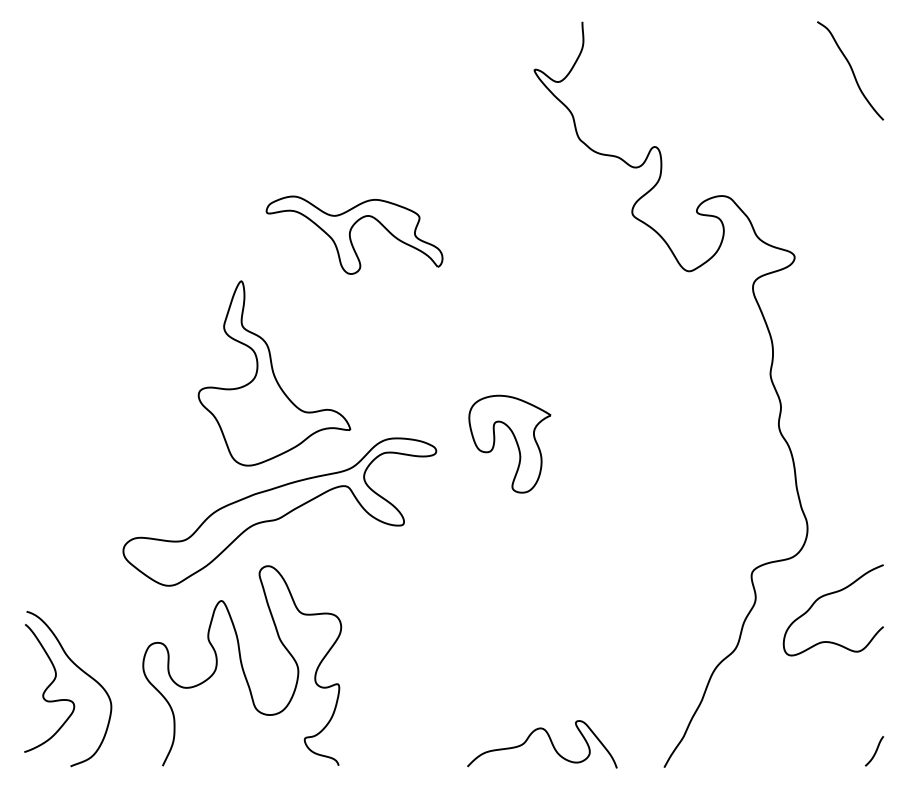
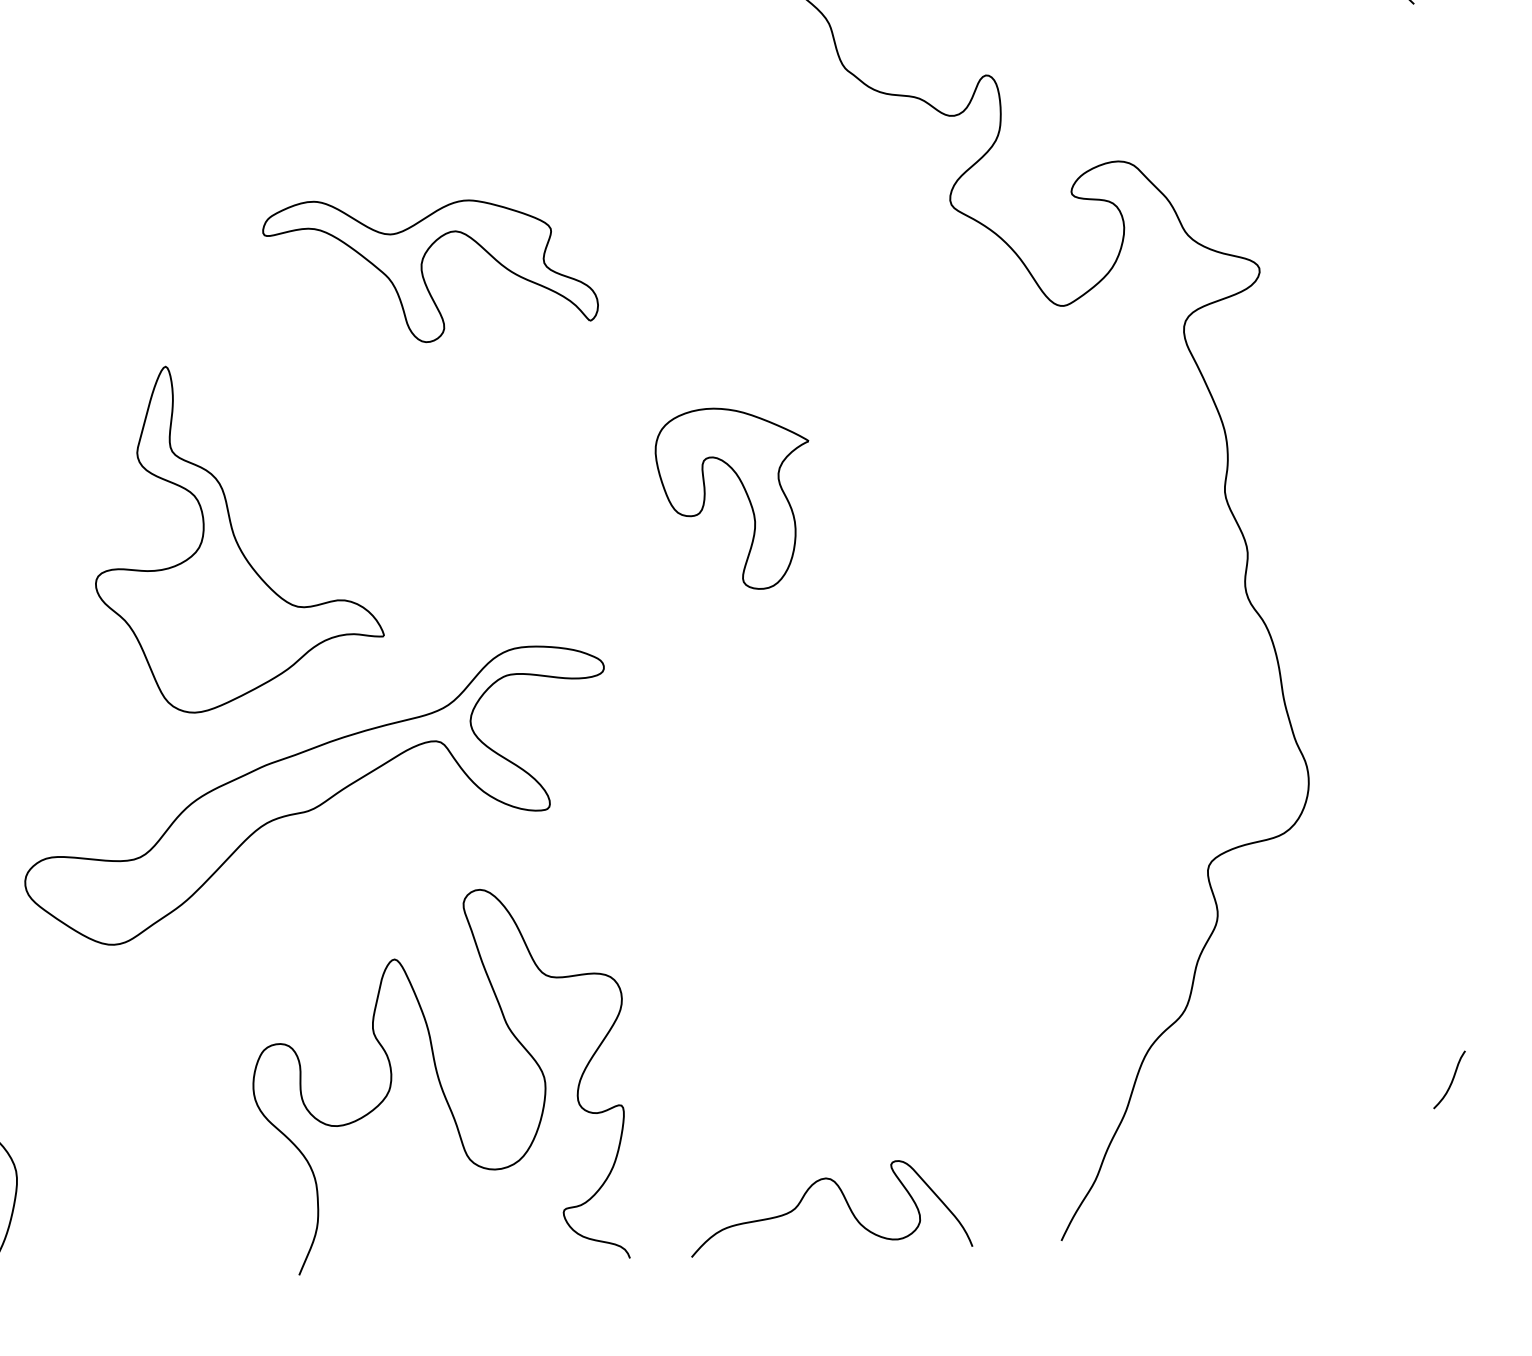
part: (274, 373) -> (236, 536), moved
part: (515, 441) -> (744, 493), moved
curve: (828, 595) -> (1354, 902), removed
curve: (242, 665) -> (439, 1078), moved
curve: (875, 751) -> (1451, 1080), moved

